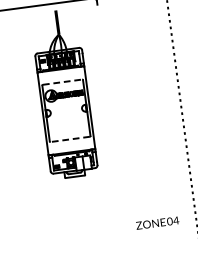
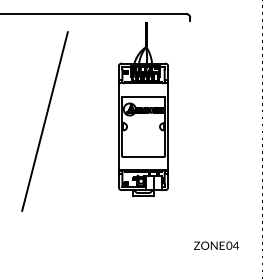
line: (62, 81) -> (143, 96), dashed -> solid
line: (70, 139) -> (143, 157), dashed -> solid
text: (157, 222) -> (216, 245), moved

